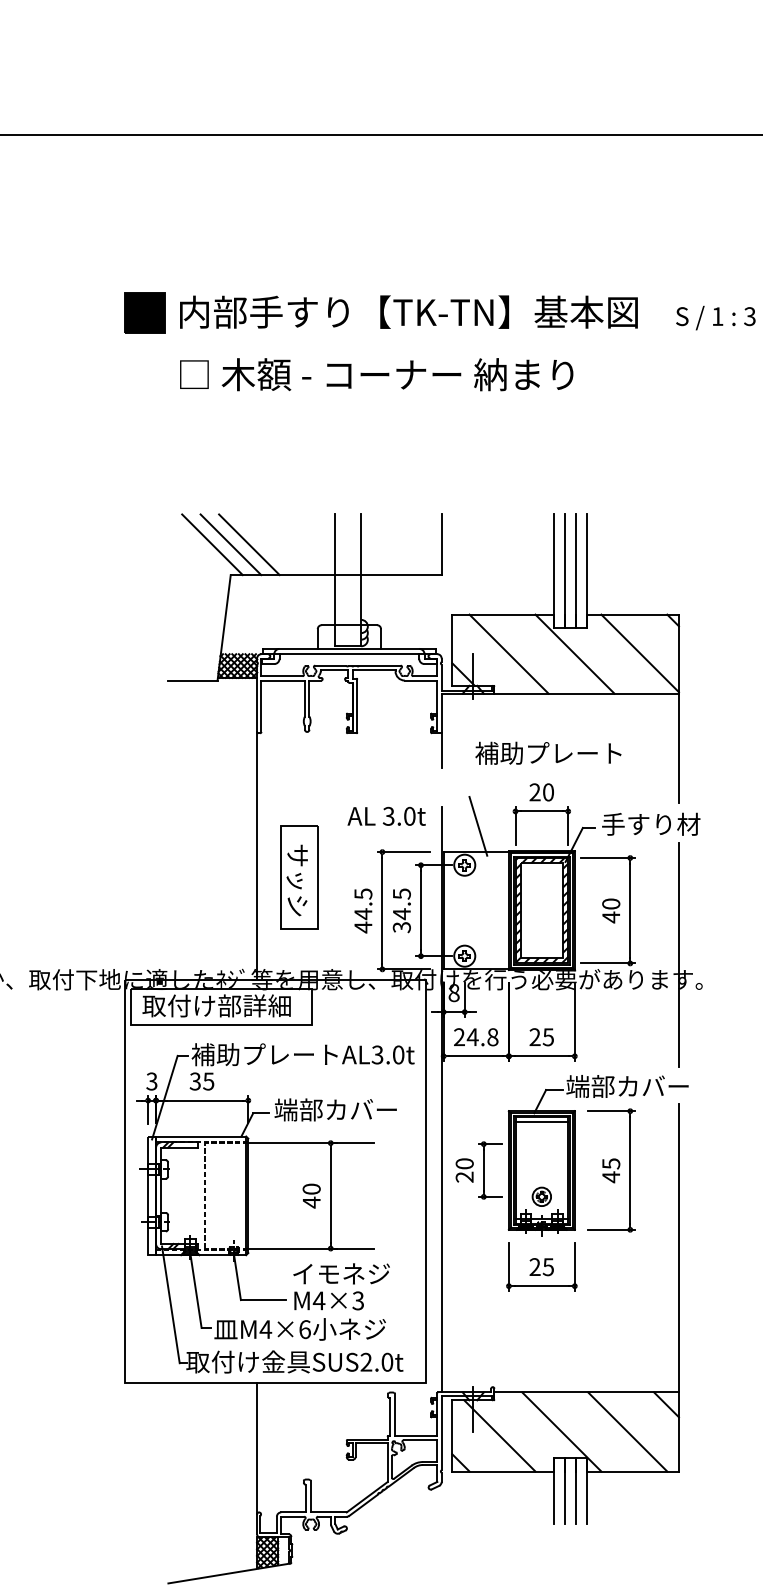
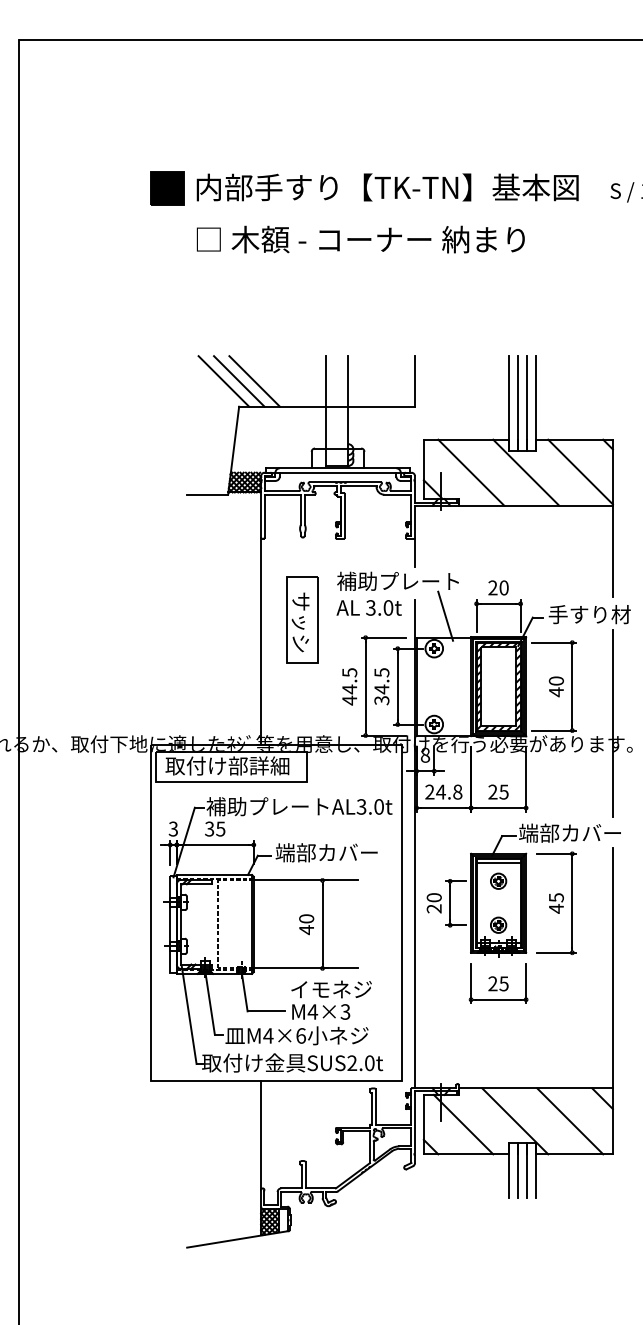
text: (547, 752) -> (397, 580), moved
part: (299, 876) -> (302, 619), moved
part: (541, 1143) -> (498, 880), added

